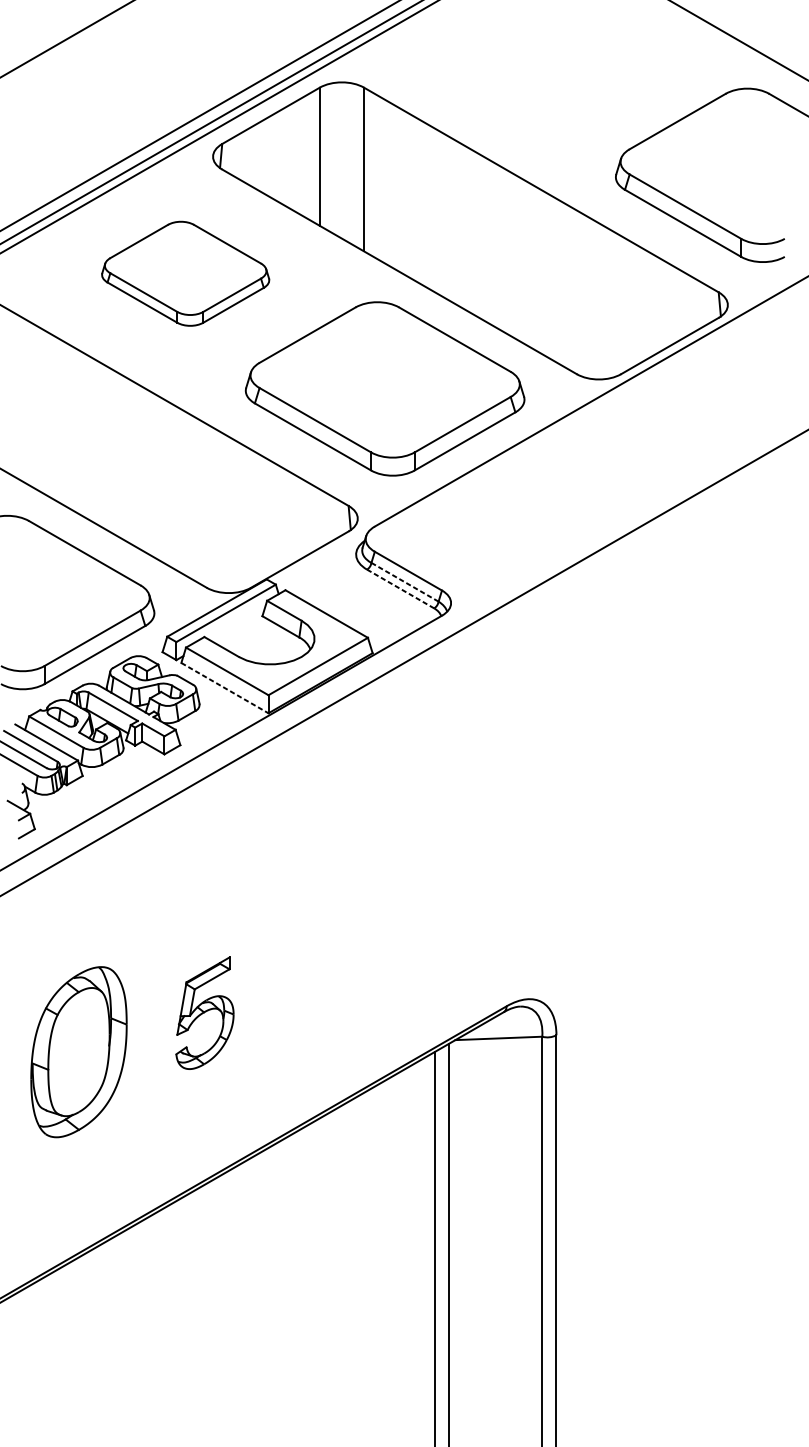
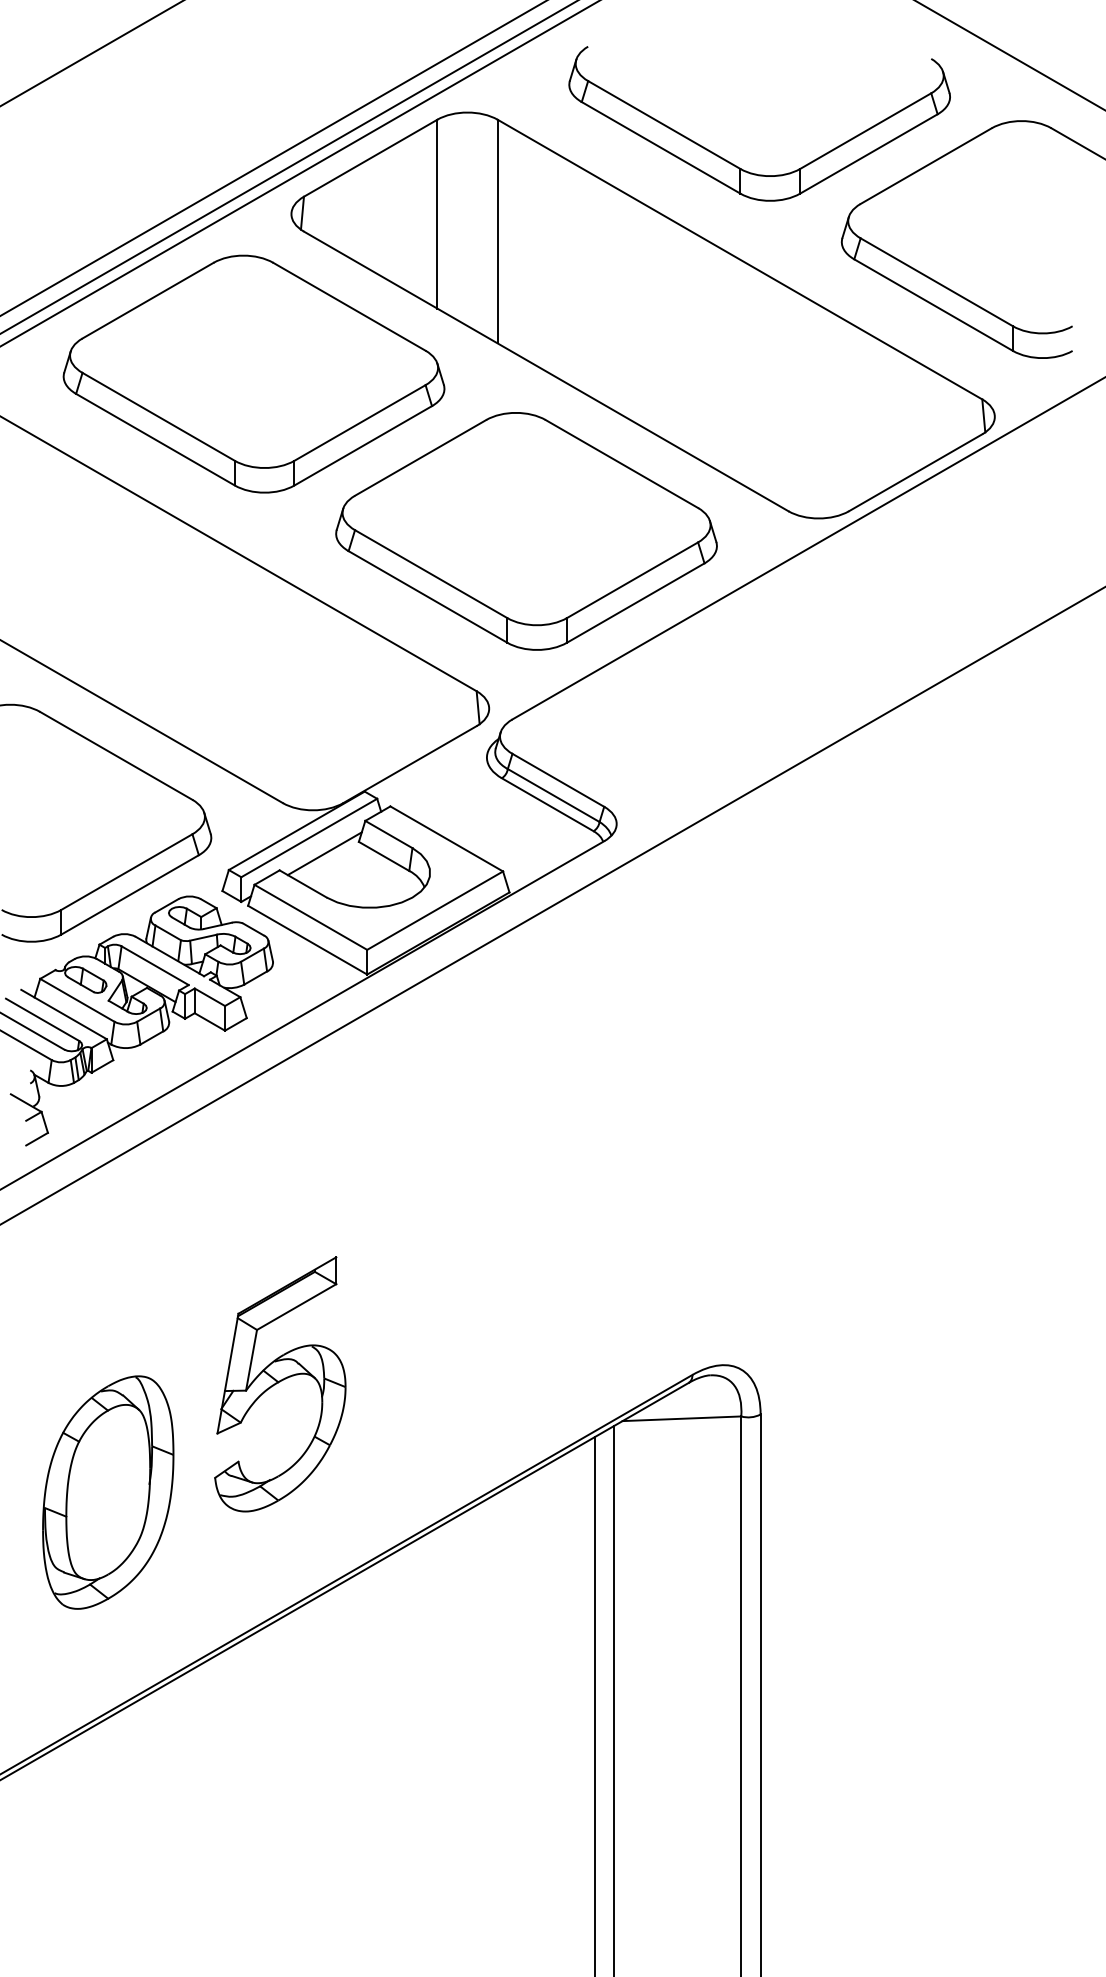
part: (536, 119) -> (733, 163), added
part: (185, 273) -> (253, 373), size x1.67
line: (404, 582) -> (553, 795), dashed -> solid
line: (400, 588) -> (547, 804), dashed -> solid
line: (237, 624) -> (324, 853), added
line: (224, 688) -> (307, 940), dashed -> solid
part: (205, 1013) -> (280, 1384), size x1.67
part: (79, 1052) -> (108, 1492), moved

